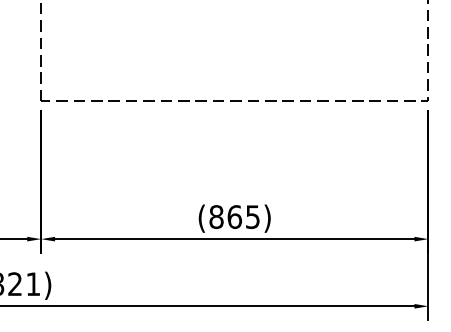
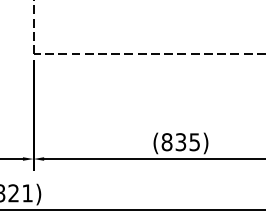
text: (234, 216) -> (180, 141), (865) -> (835)

